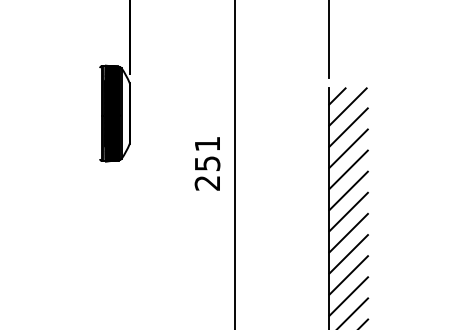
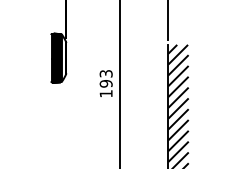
text: (206, 163) -> (105, 83), 251 -> 193

